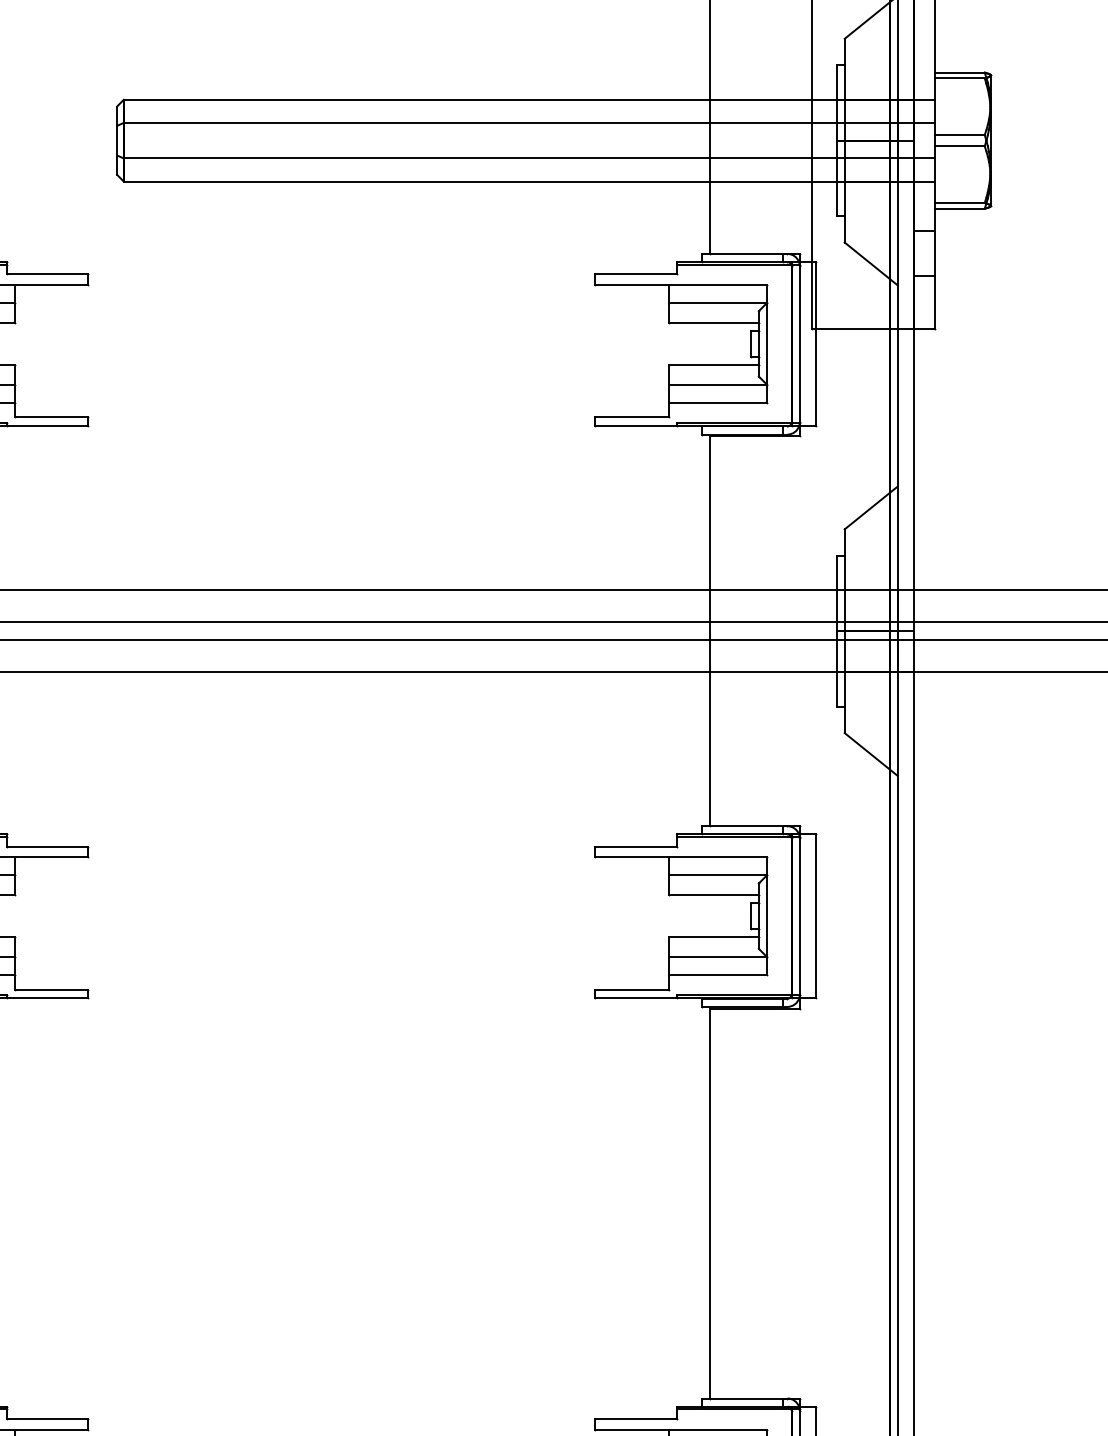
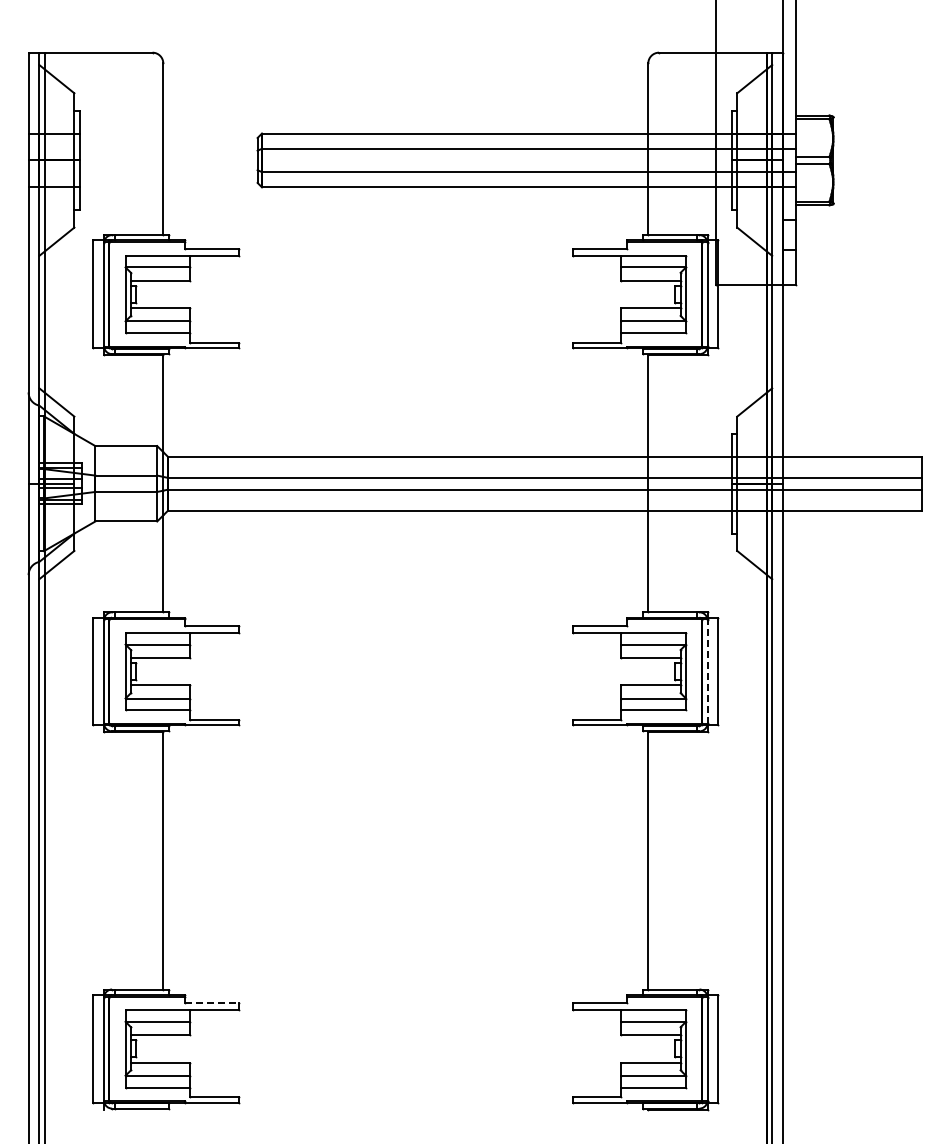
line: (799, 916) -> (707, 671), solid -> dashed
line: (47, 1418) -> (211, 1002), solid -> dashed

